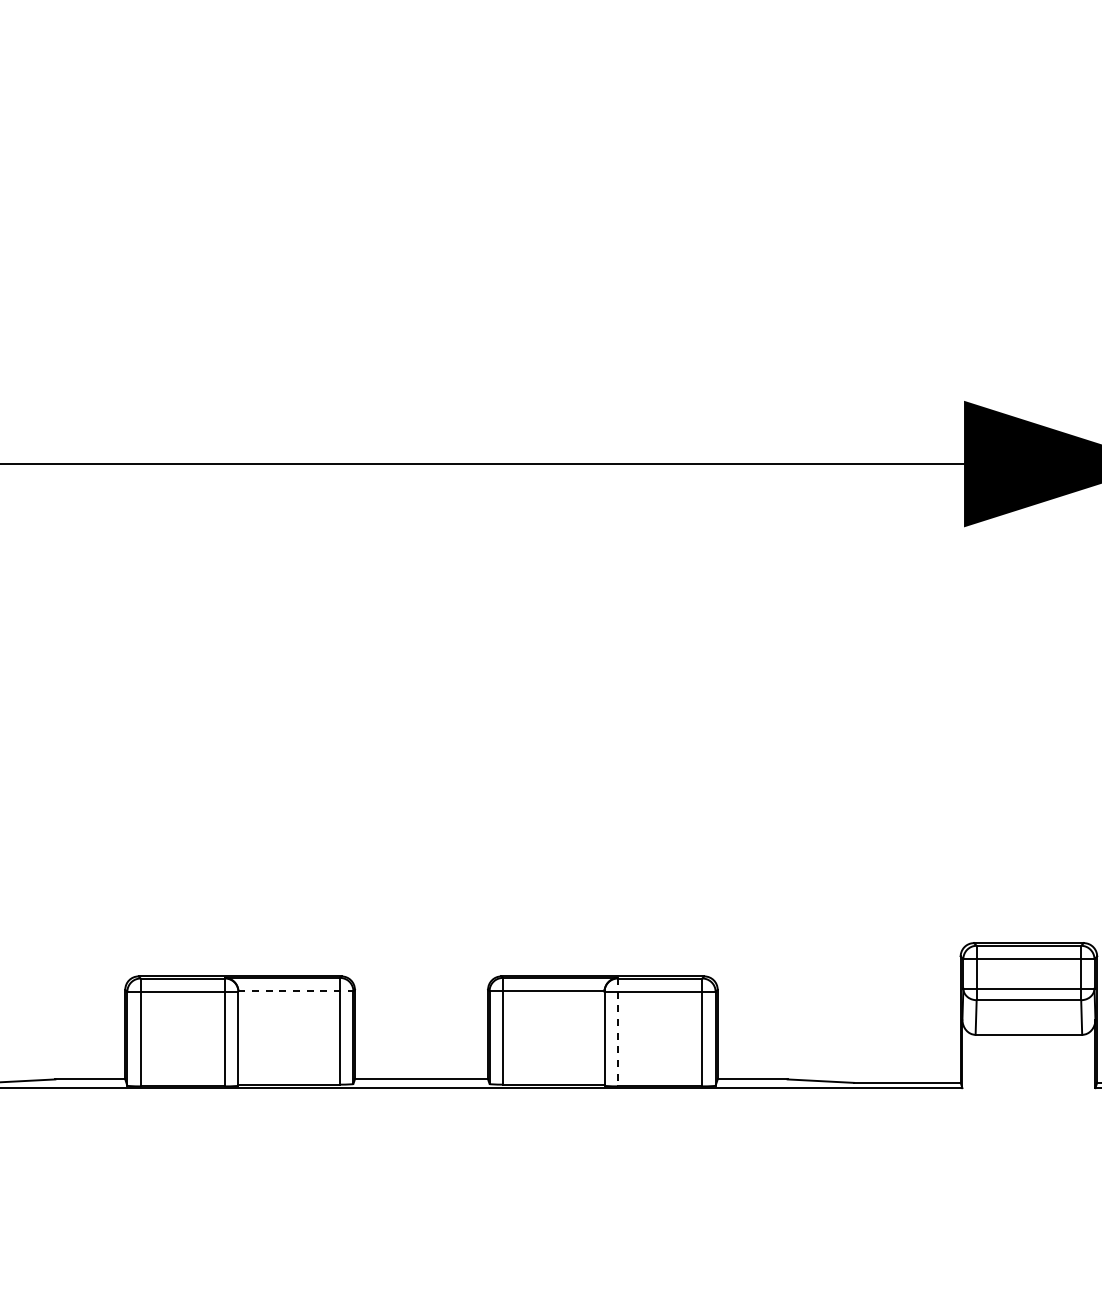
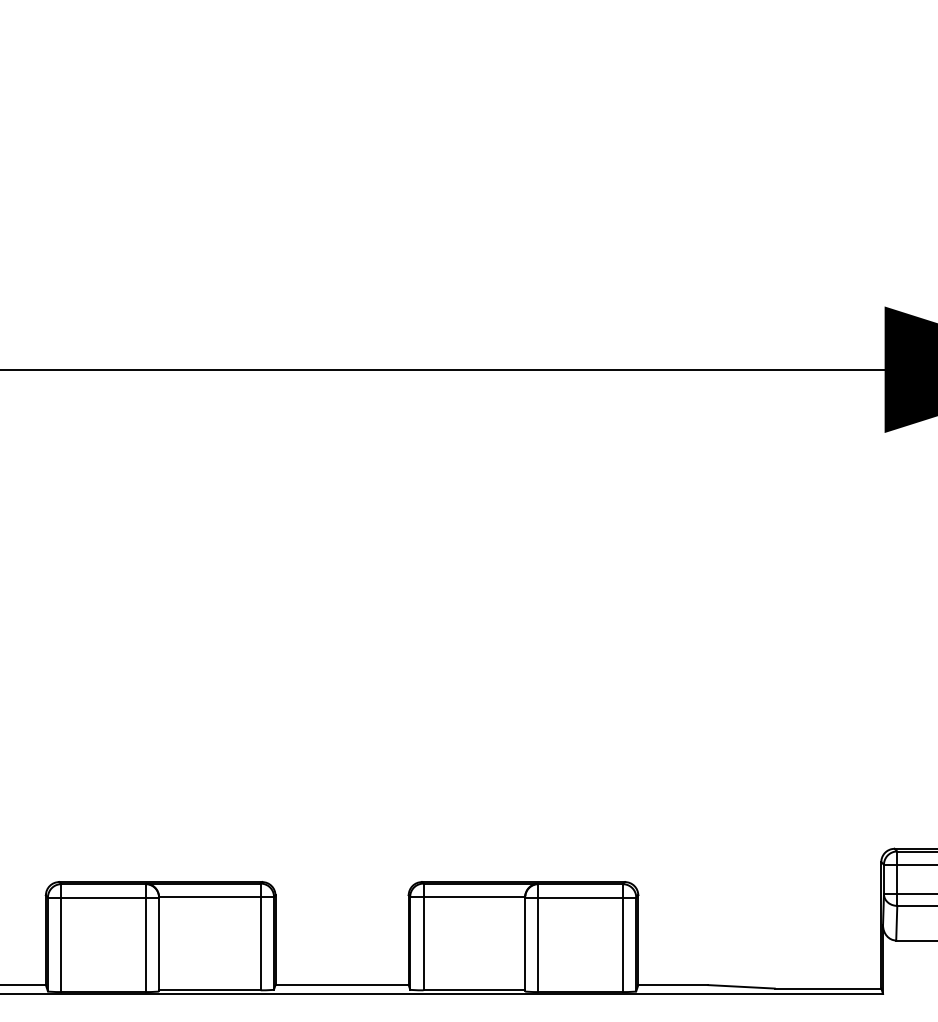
line: (296, 991) -> (217, 897), dashed -> solid
line: (617, 1032) -> (538, 938), dashed -> solid

